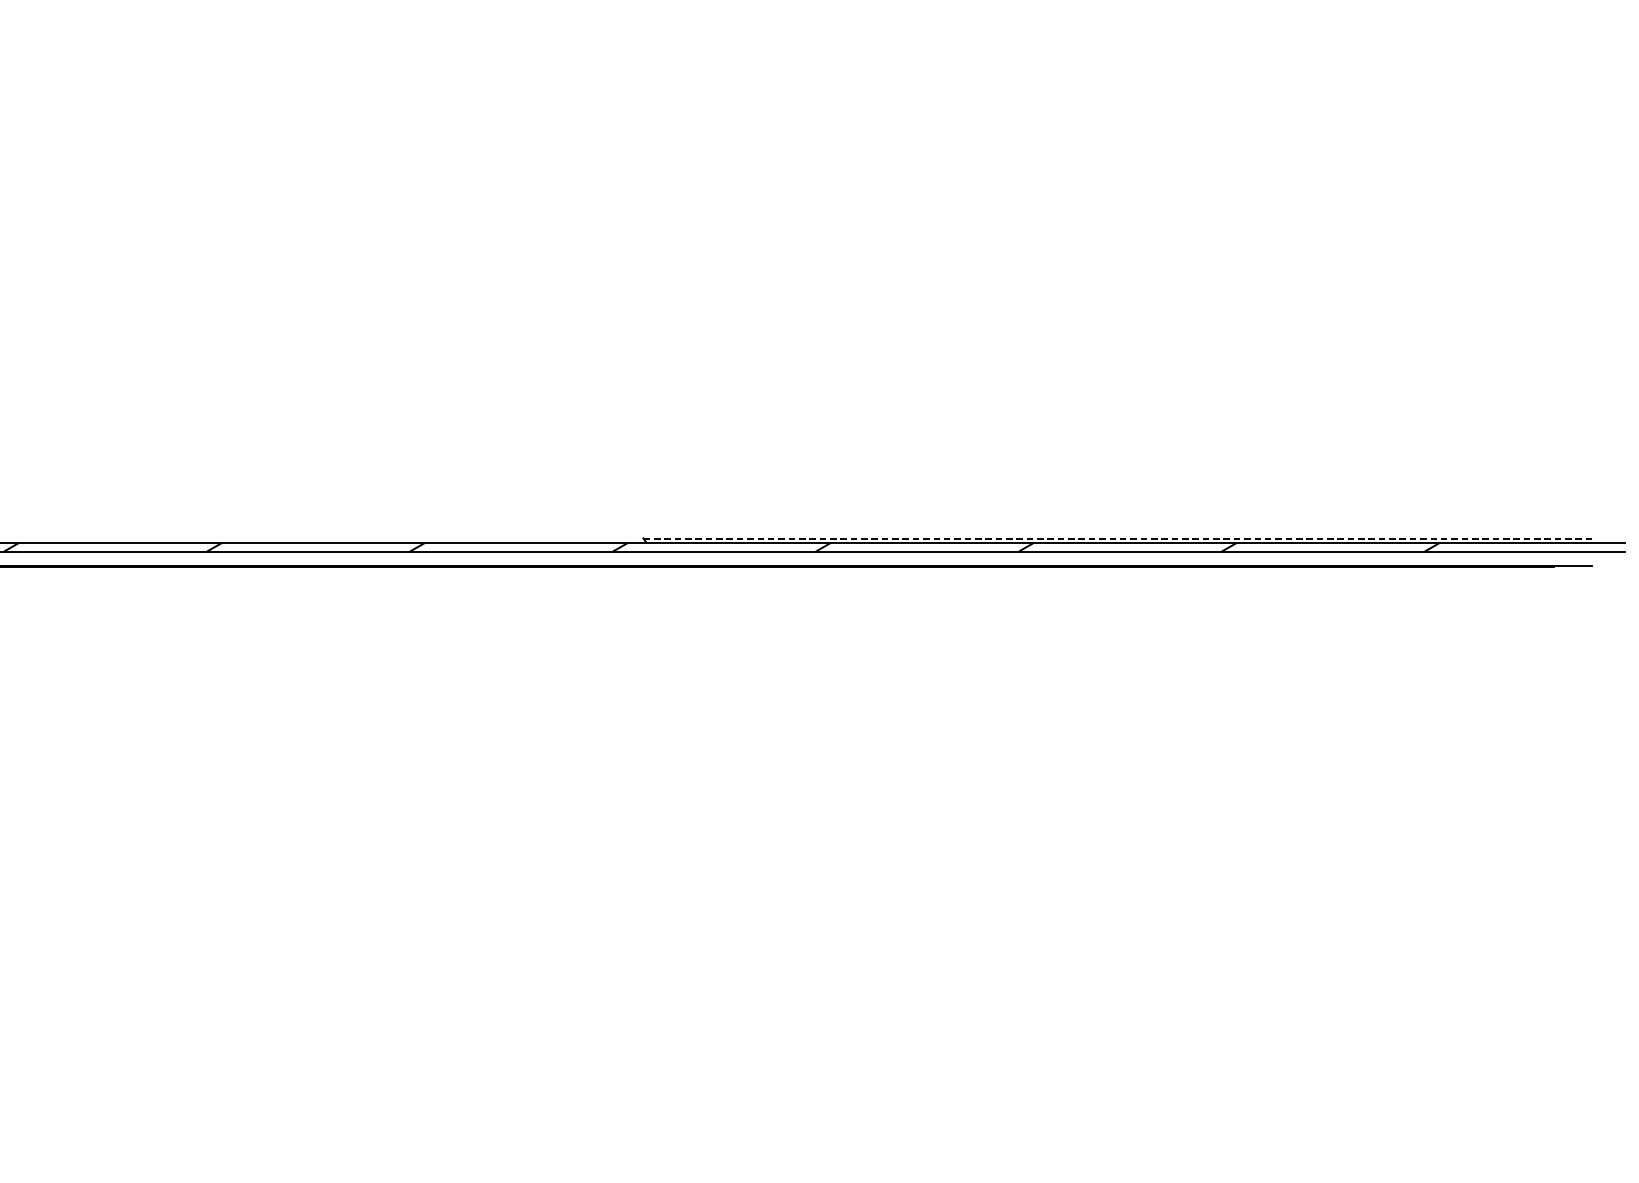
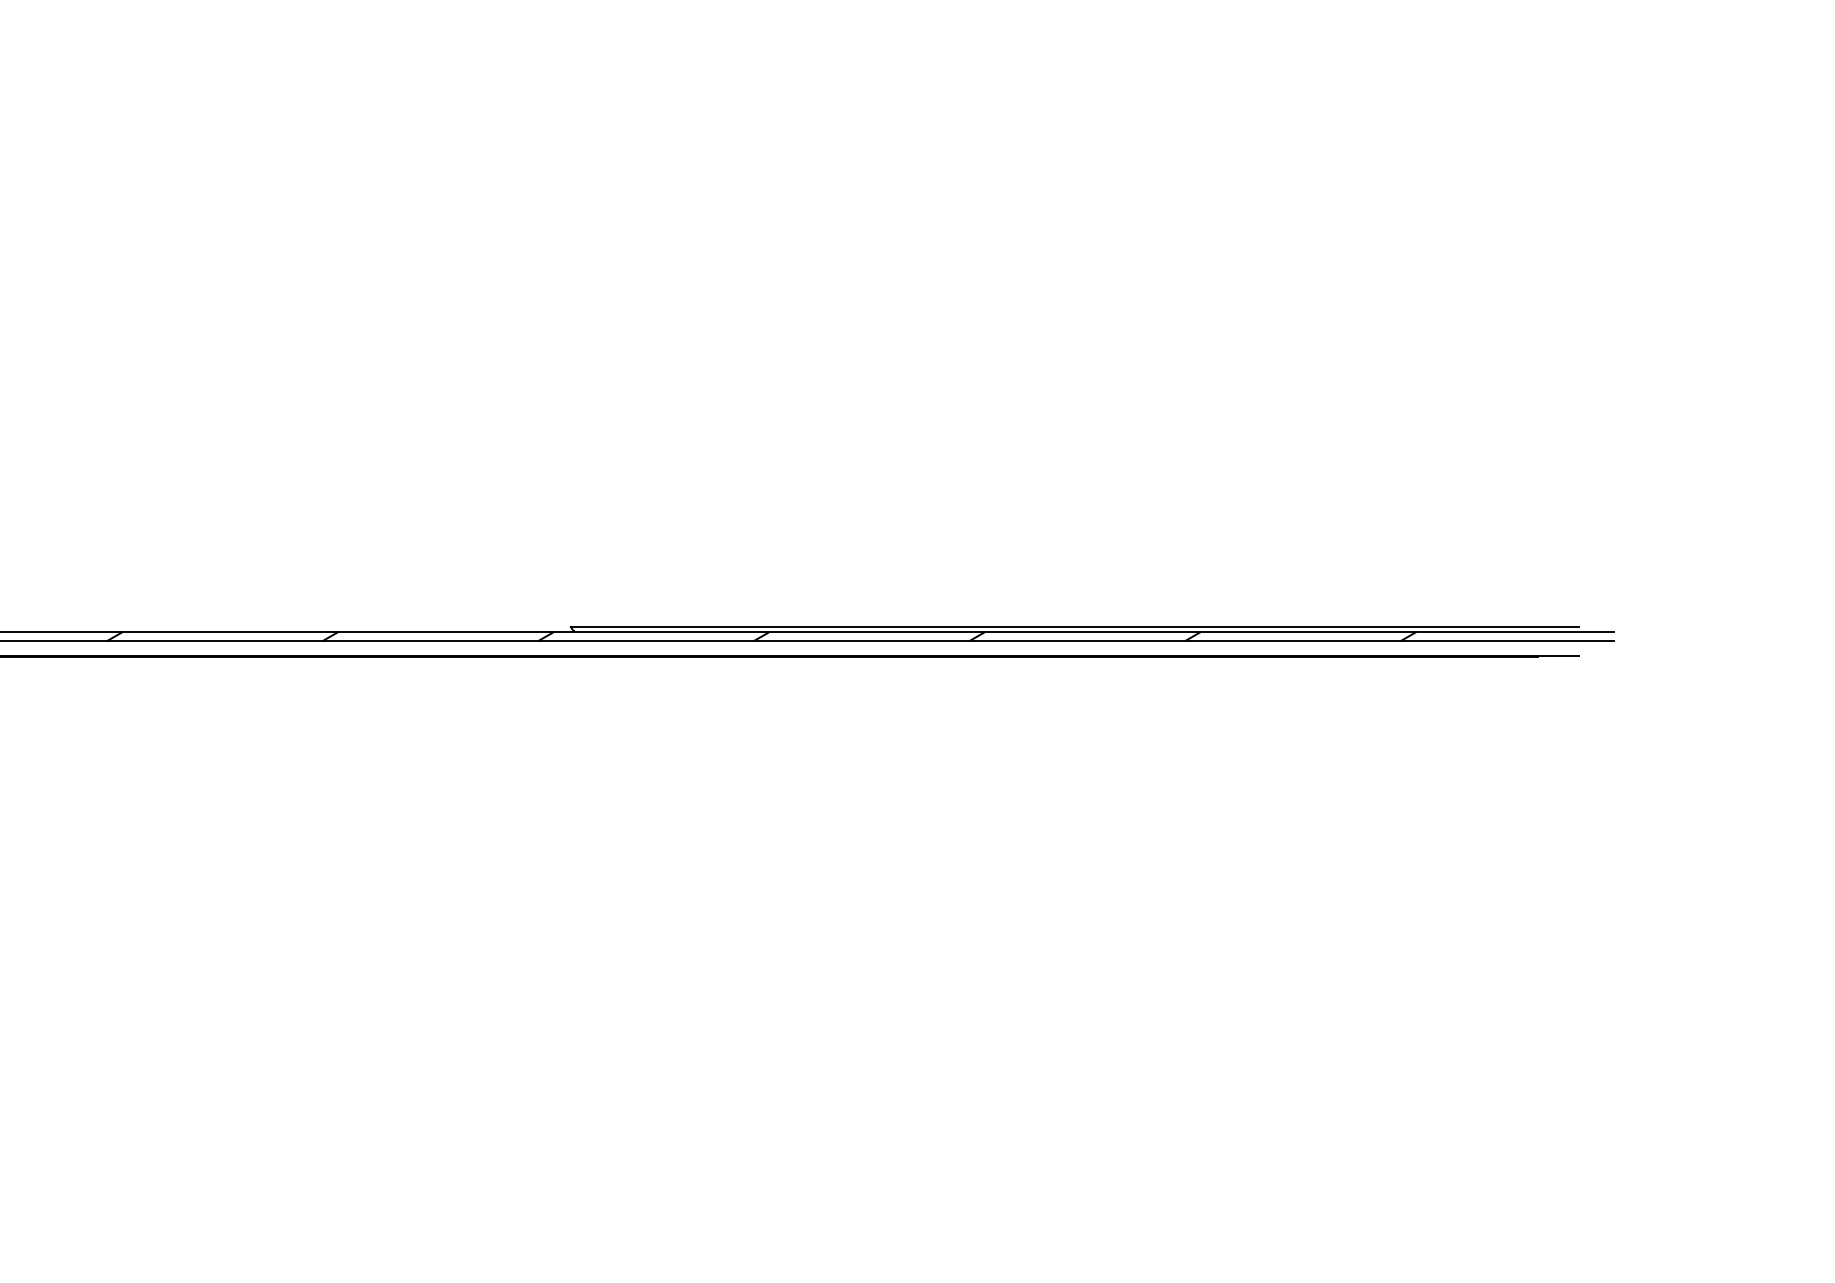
line: (1118, 538) -> (1075, 627), dashed -> solid

